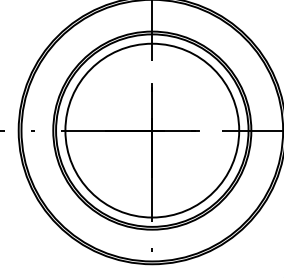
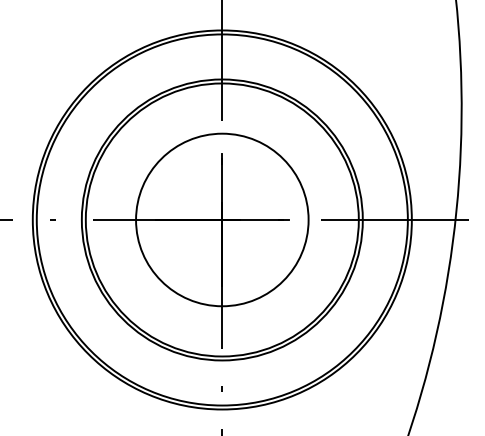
circle: (152, 130) -> (222, 219), size x0.7

